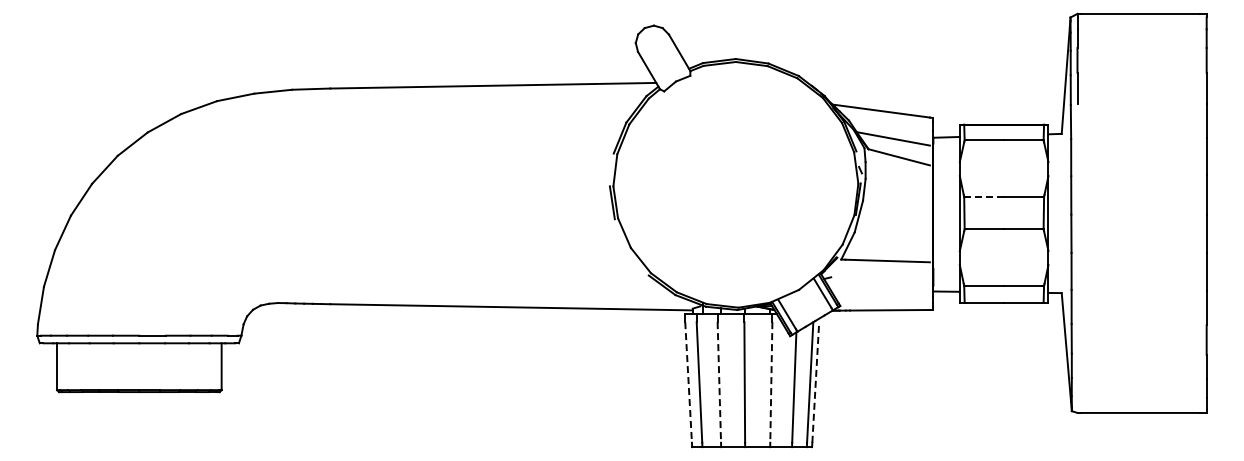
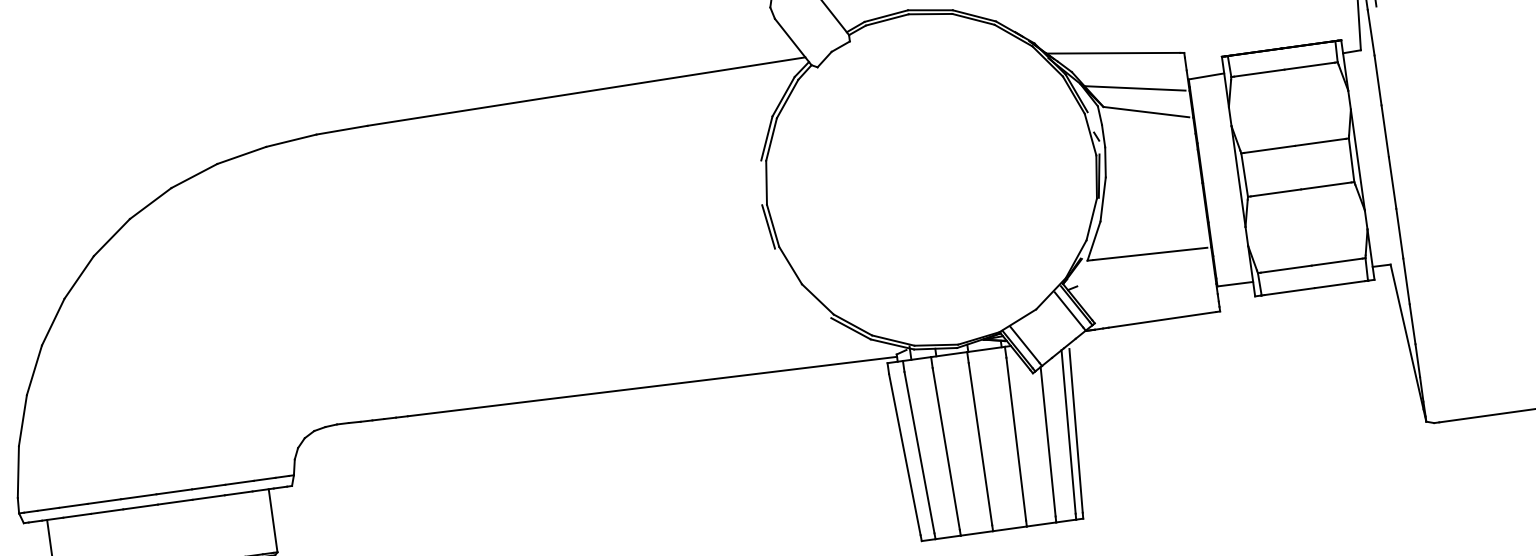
line: (985, 196) -> (1269, 148), dashed -> solid
line: (815, 381) -> (1075, 429), dashed -> solid
line: (688, 382) -> (904, 454), dashed -> solid
line: (719, 382) -> (946, 448), dashed -> solid
line: (771, 382) -> (1016, 439), dashed -> solid

